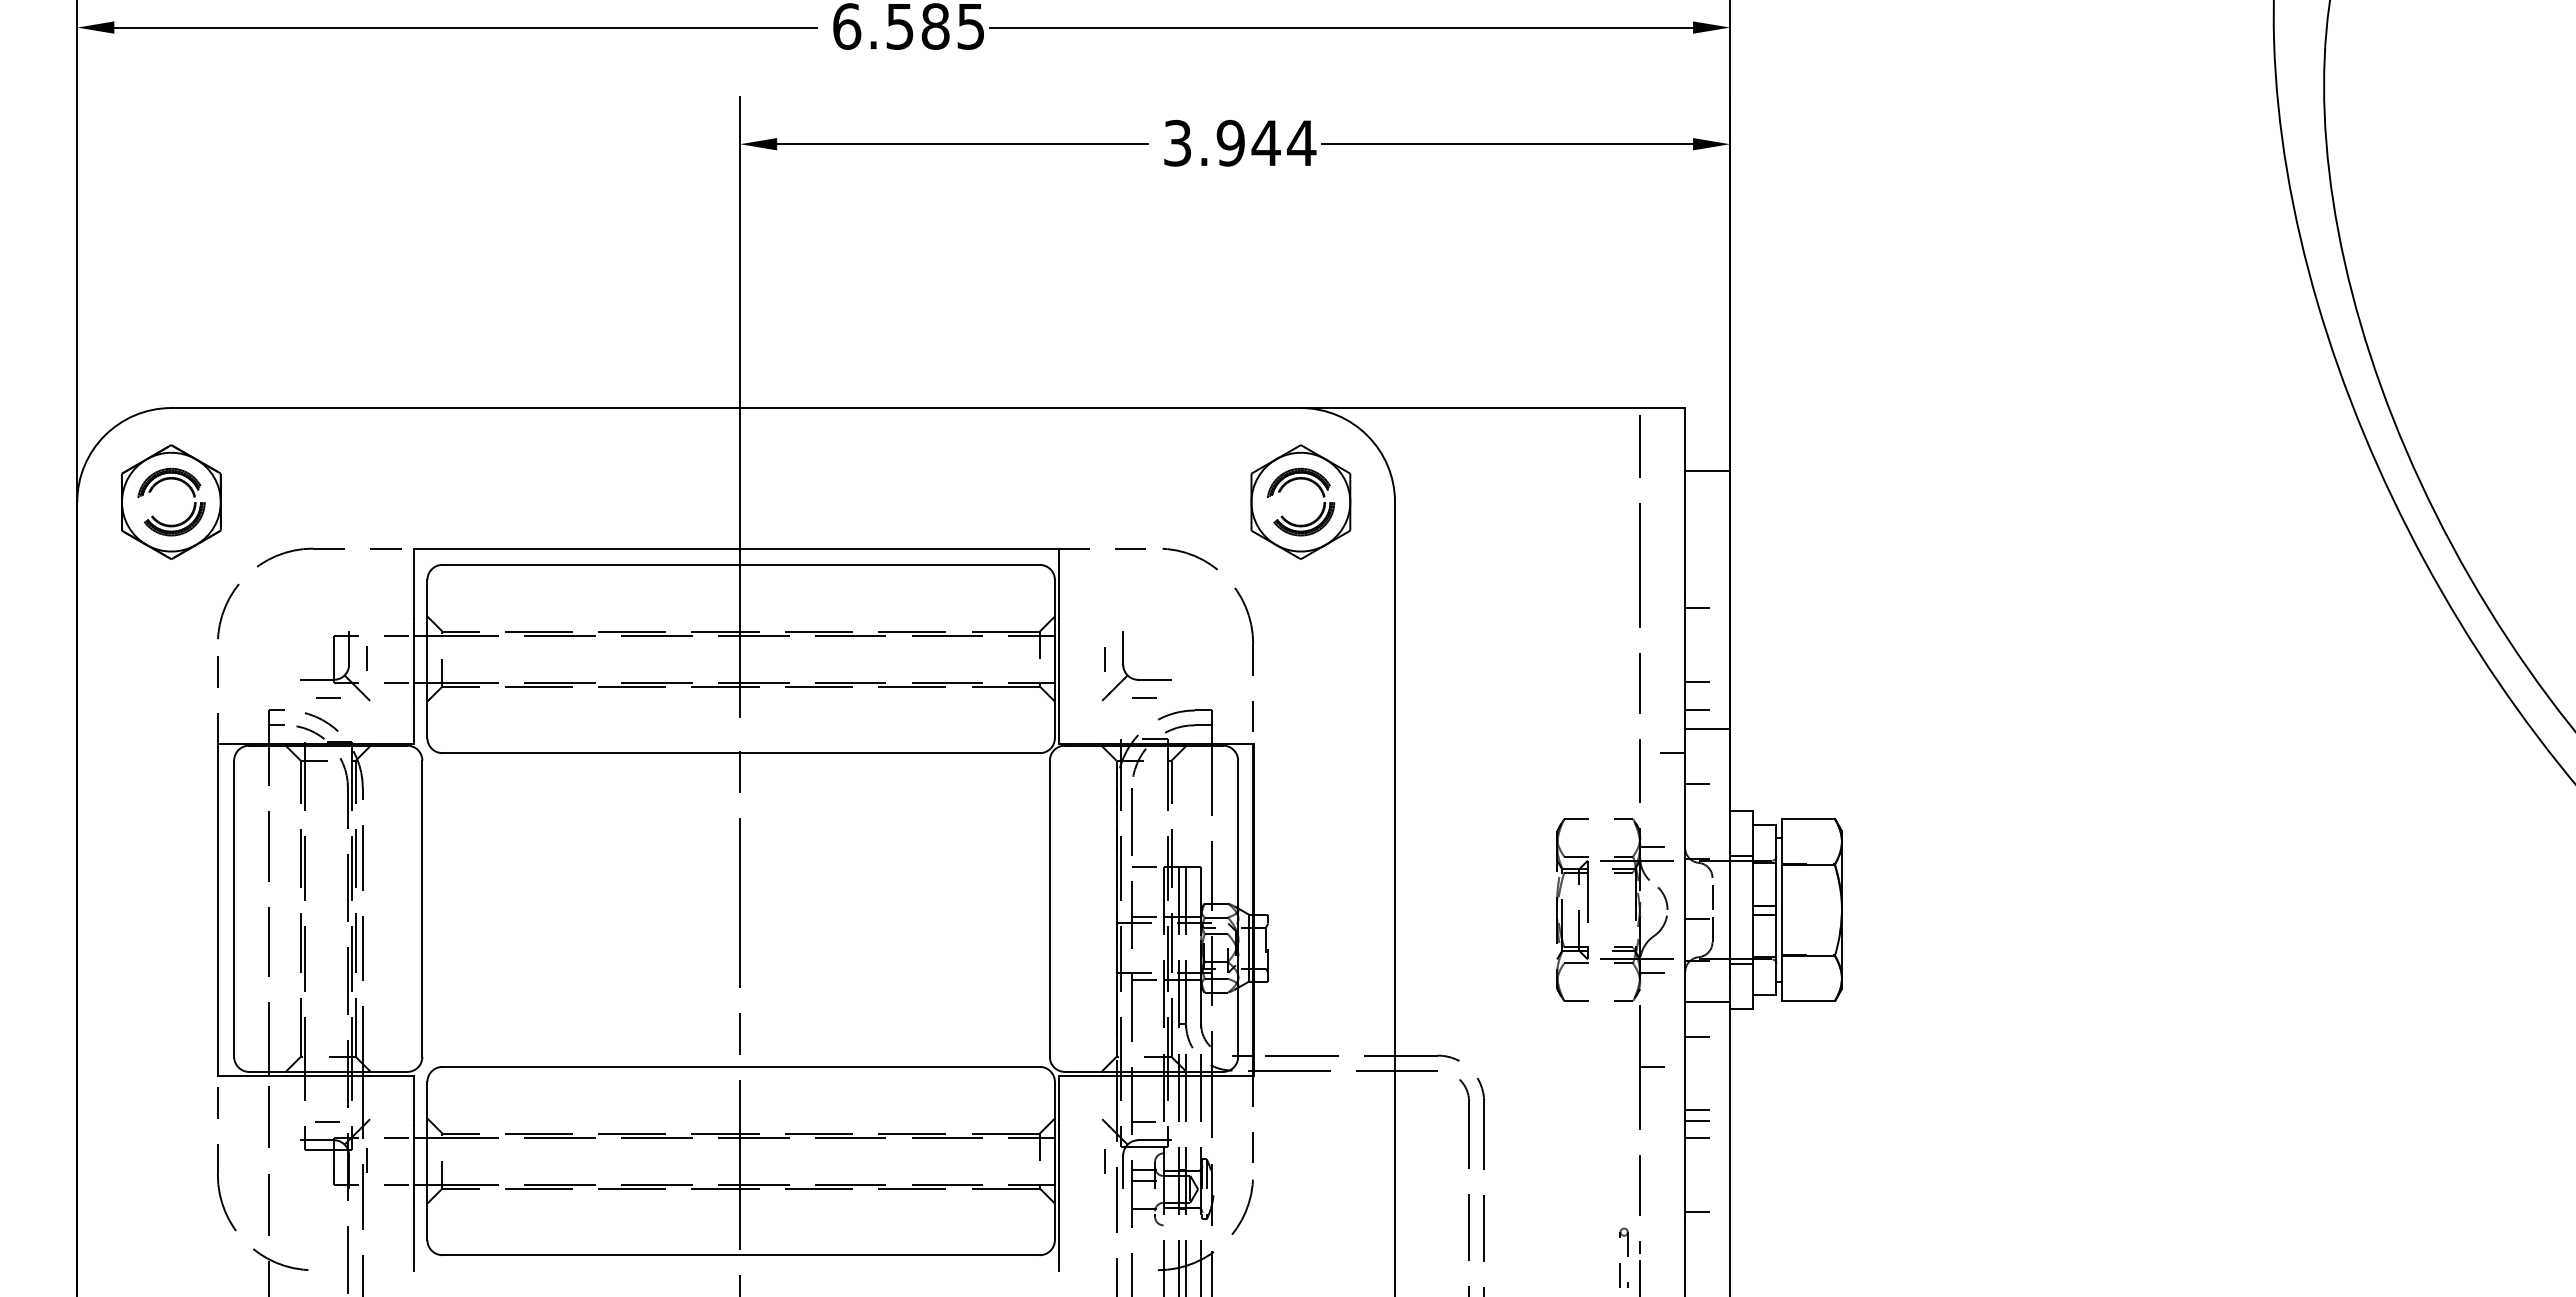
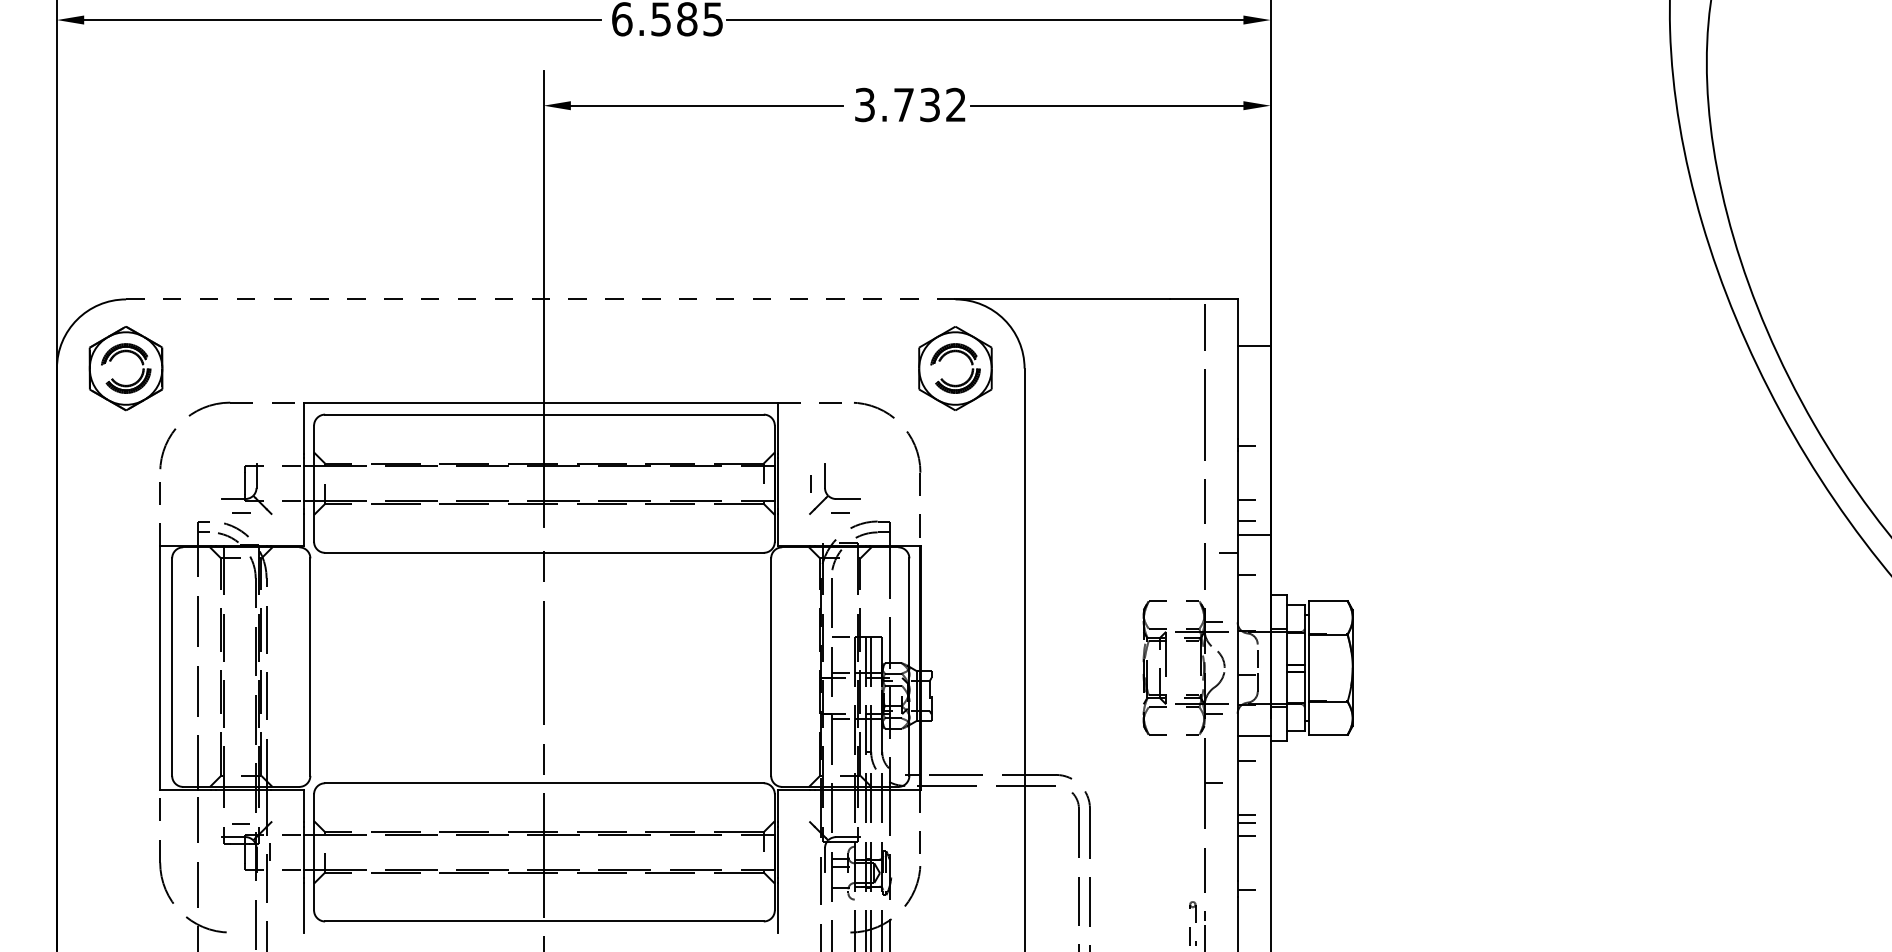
text: (1266, 142) -> (930, 104), 3.944 -> 3.732
line: (736, 408) -> (541, 299), solid -> dashed
line: (367, 659) -> (270, 484), removed
line: (1143, 1121) -> (839, 823), removed
line: (1104, 1161) -> (811, 852), removed

